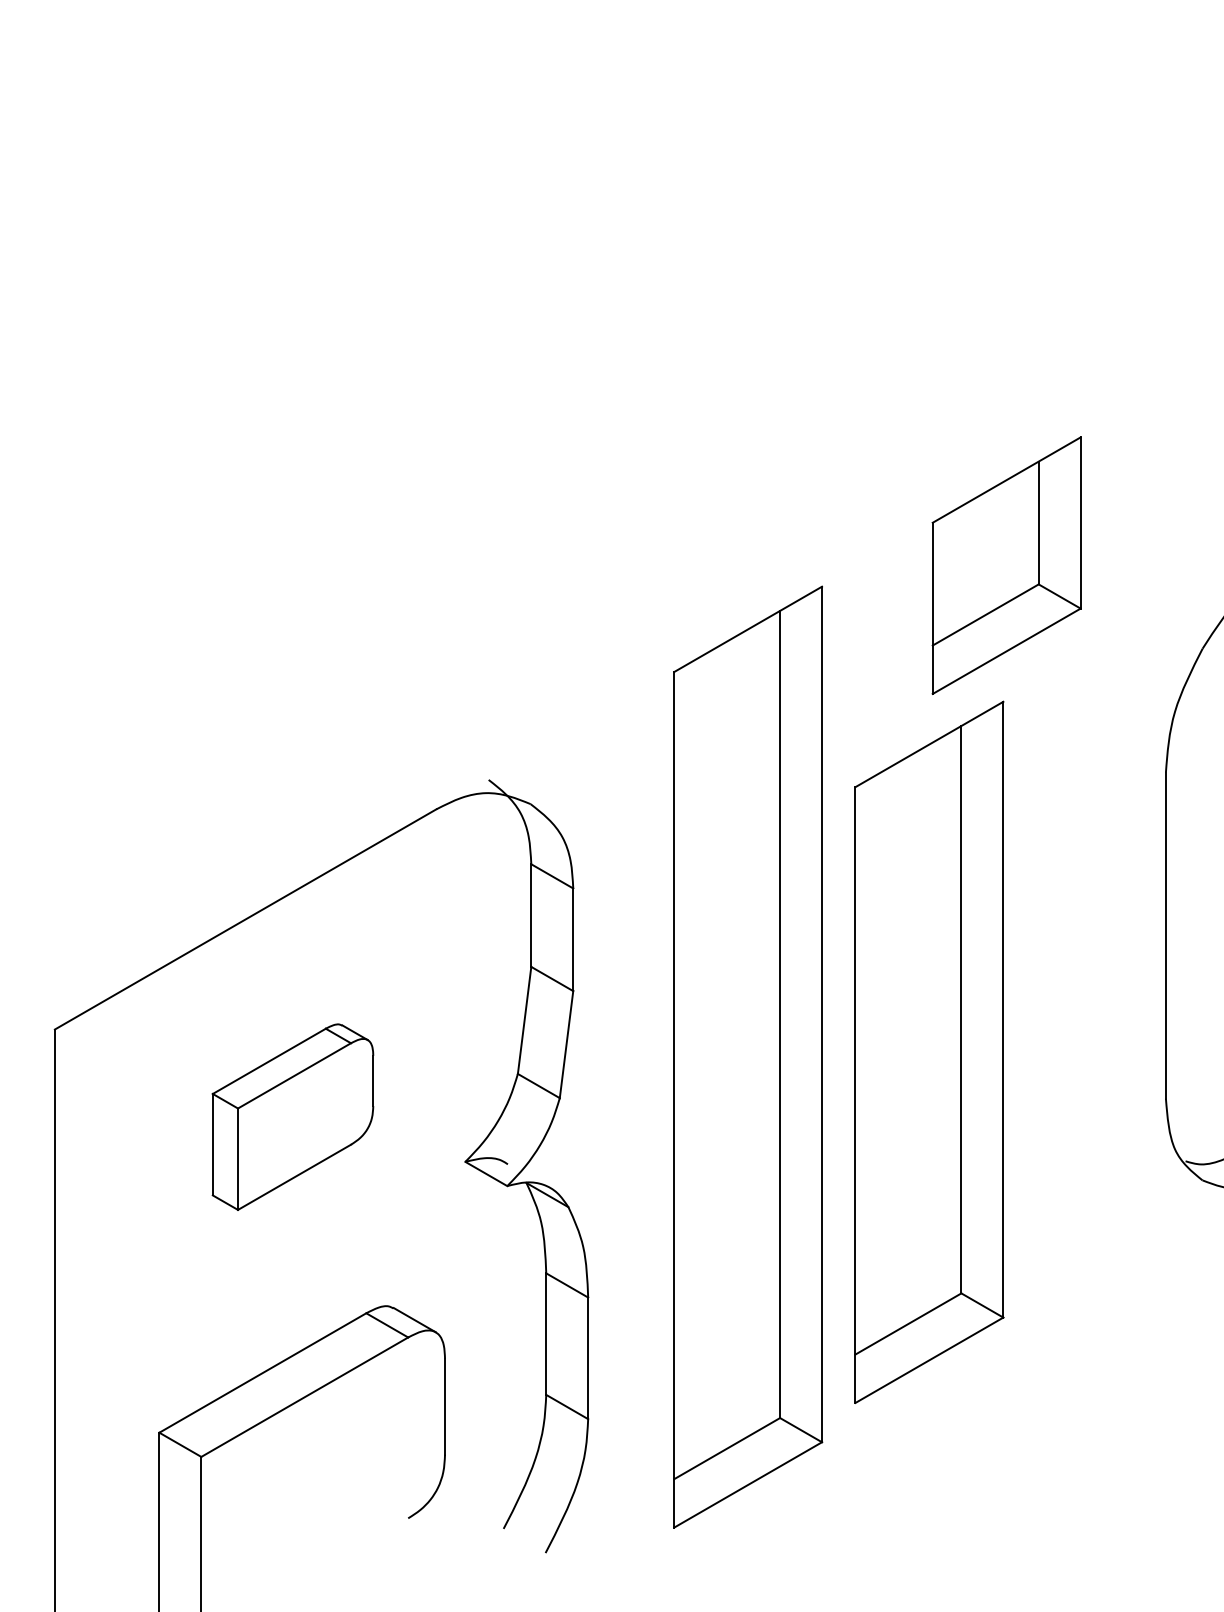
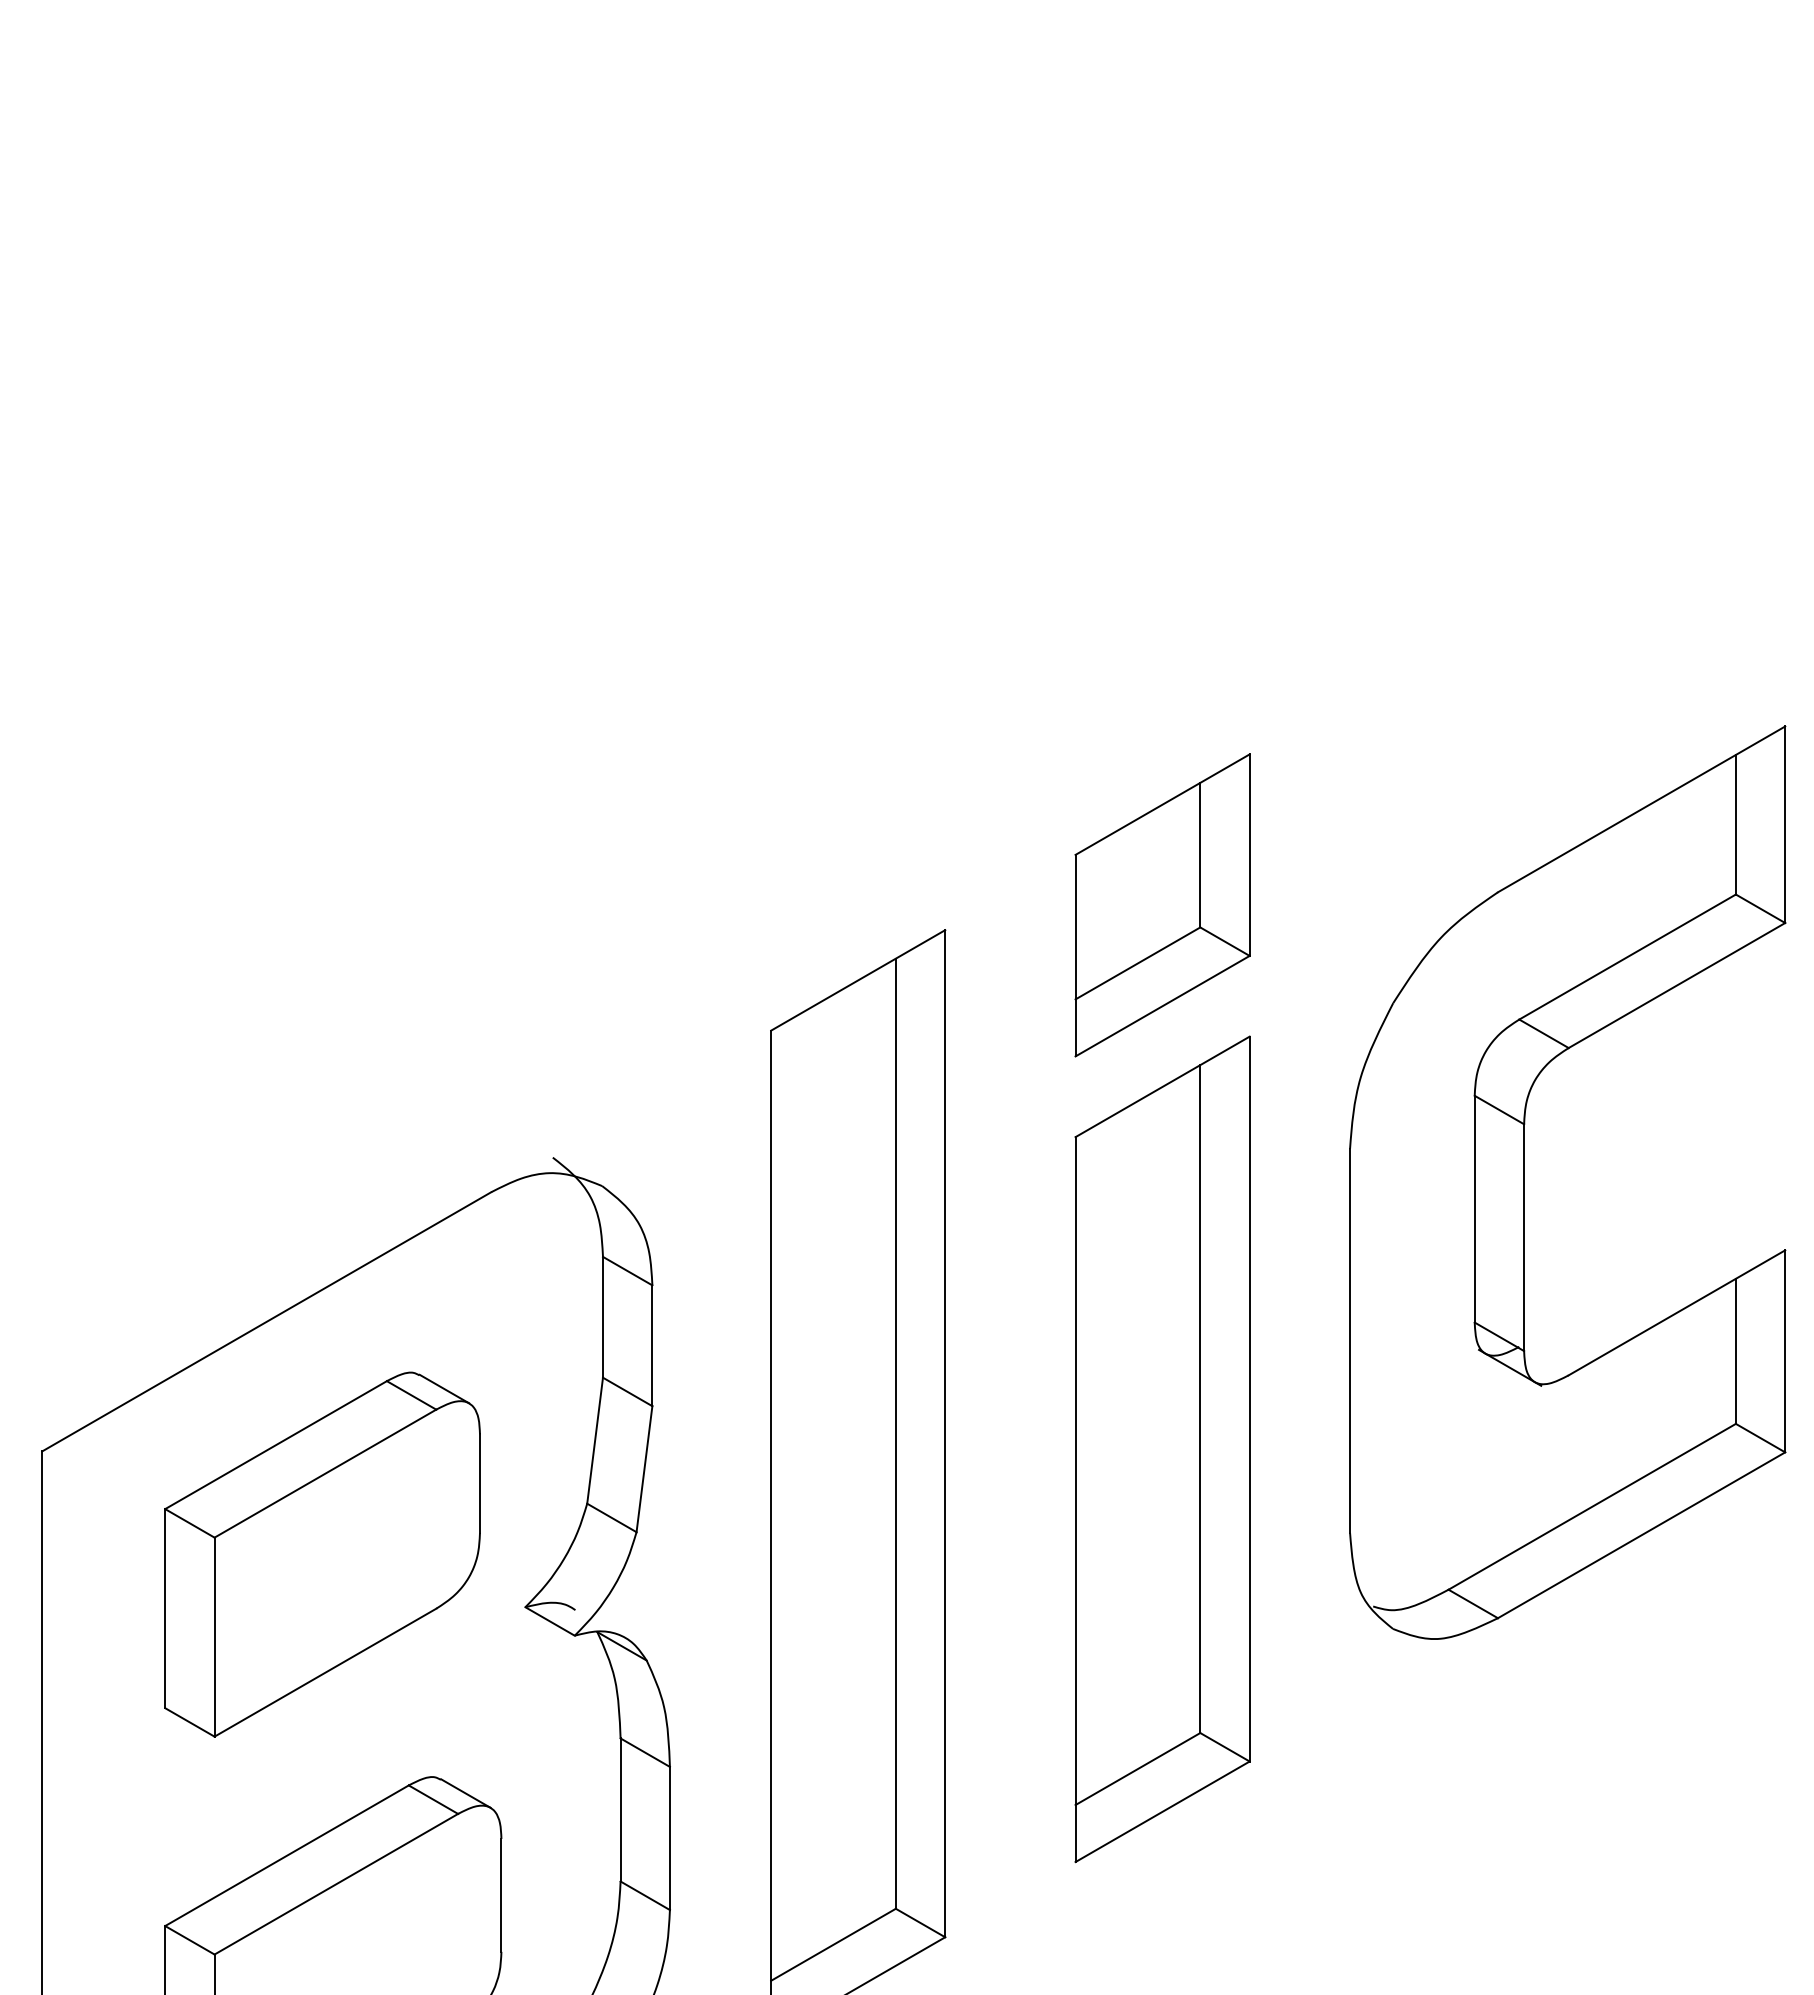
part: (929, 1052) -> (1162, 1449), moved
part: (293, 1117) -> (322, 1554), size x1.67

